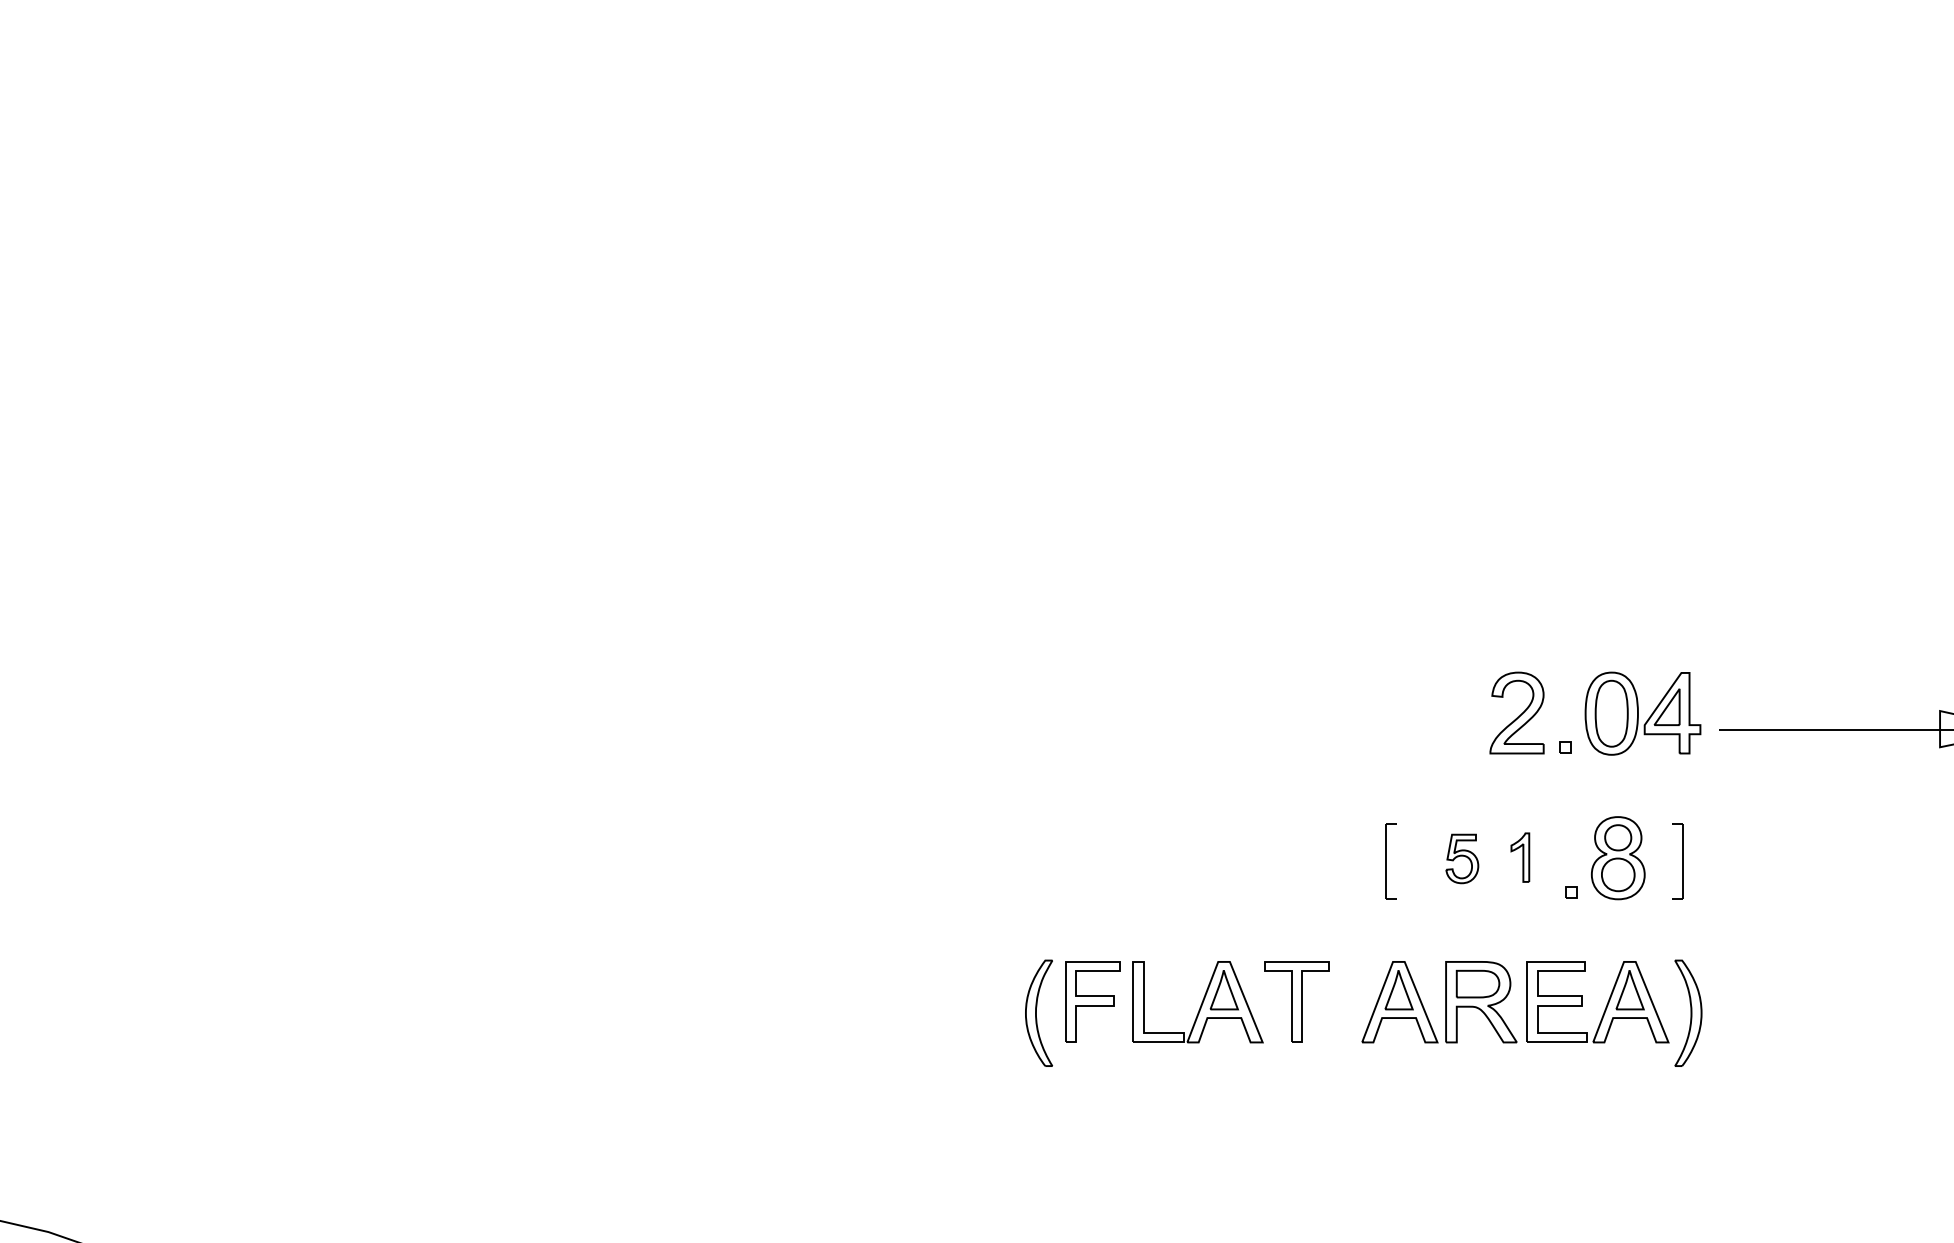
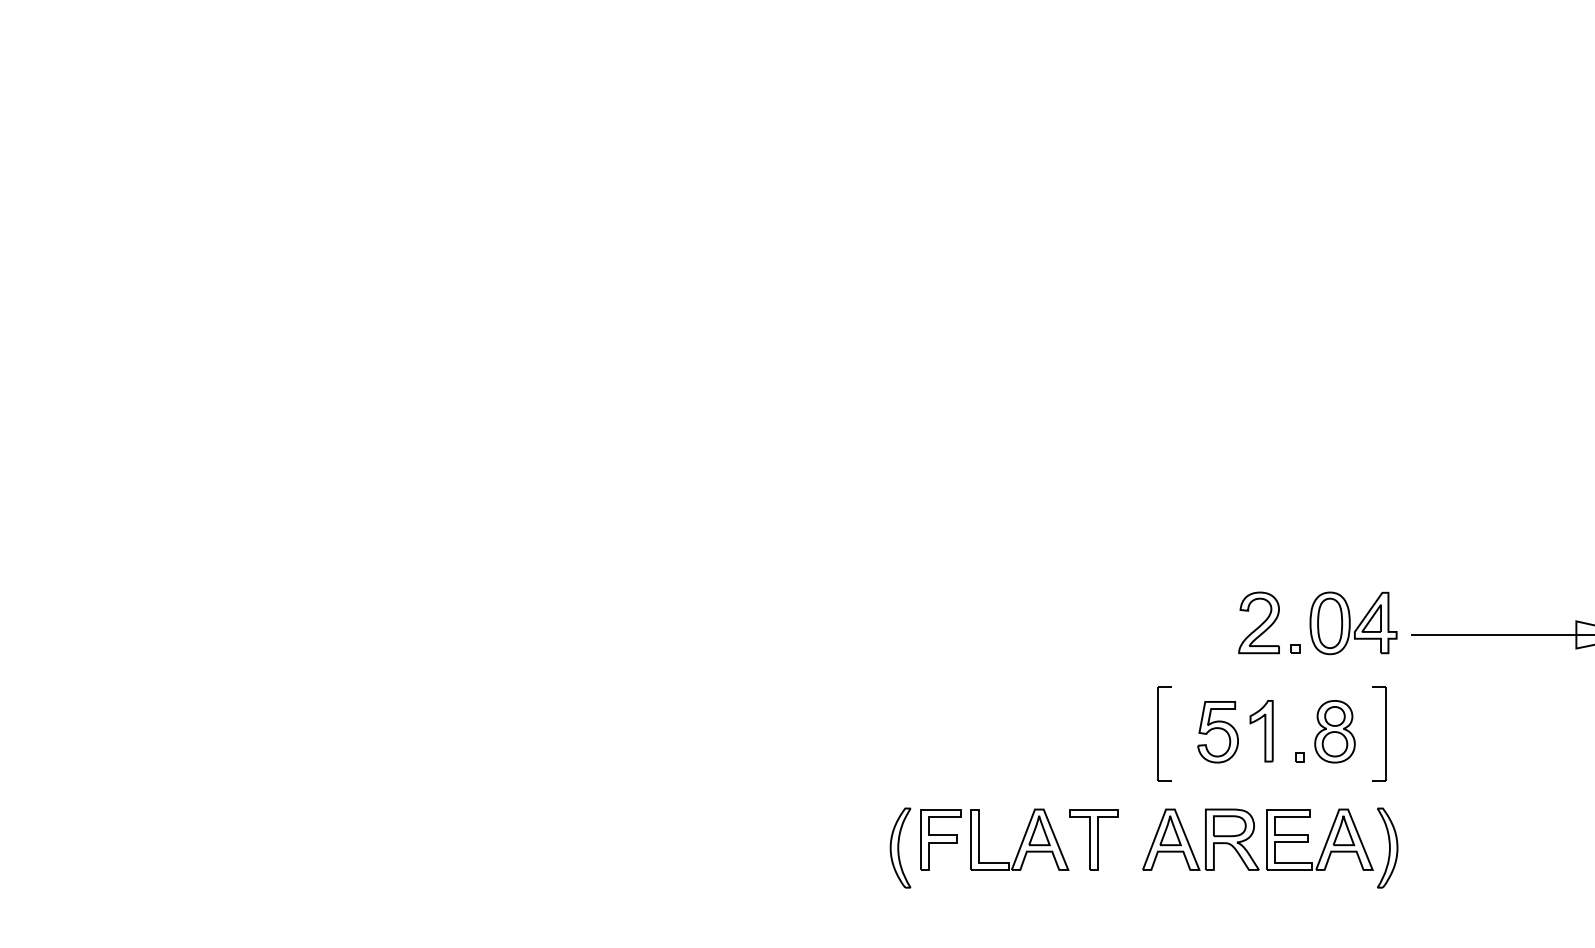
part: (1520, 857) -> (1261, 731), size x1.67
part: (1461, 859) -> (1217, 732), size x1.67
part: (1390, 860) -> (1164, 733), size x1.67
part: (1677, 860) -> (1379, 733), size x1.67

